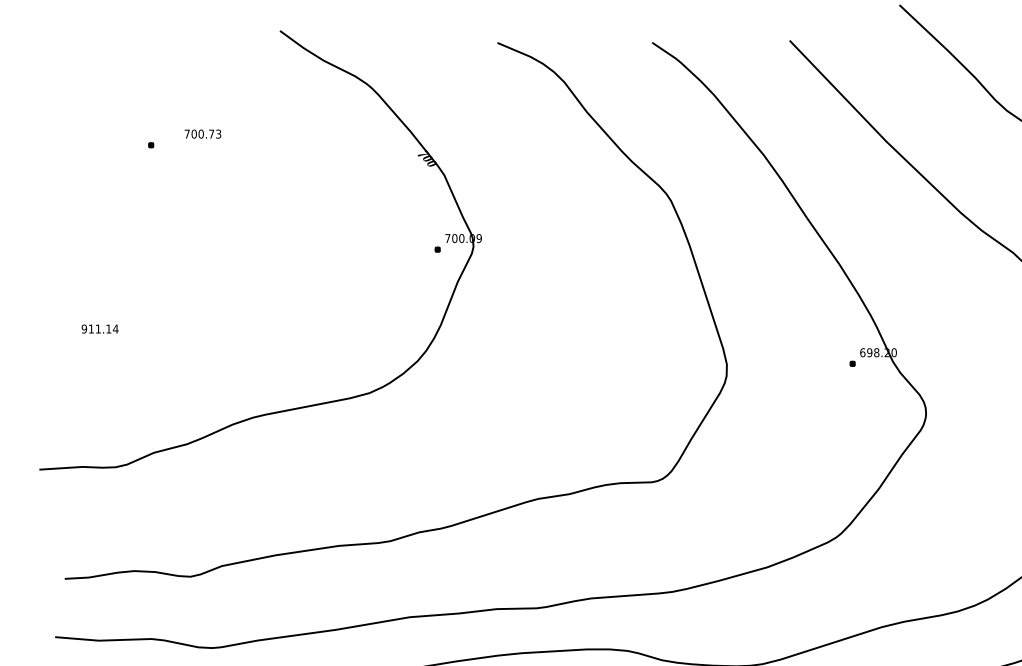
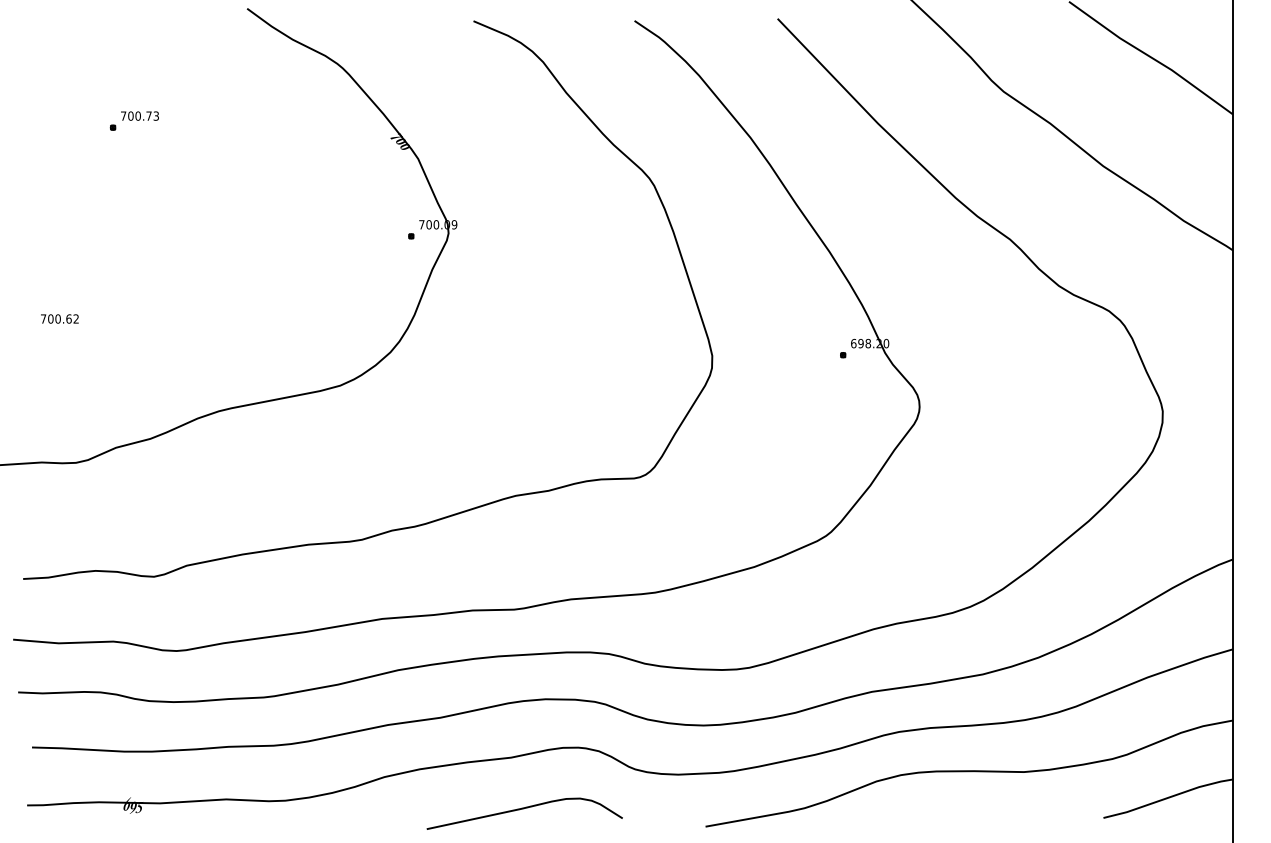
text: (202, 133) -> (139, 115), moved
text: (99, 328) -> (59, 318), 911.14 -> 700.62

